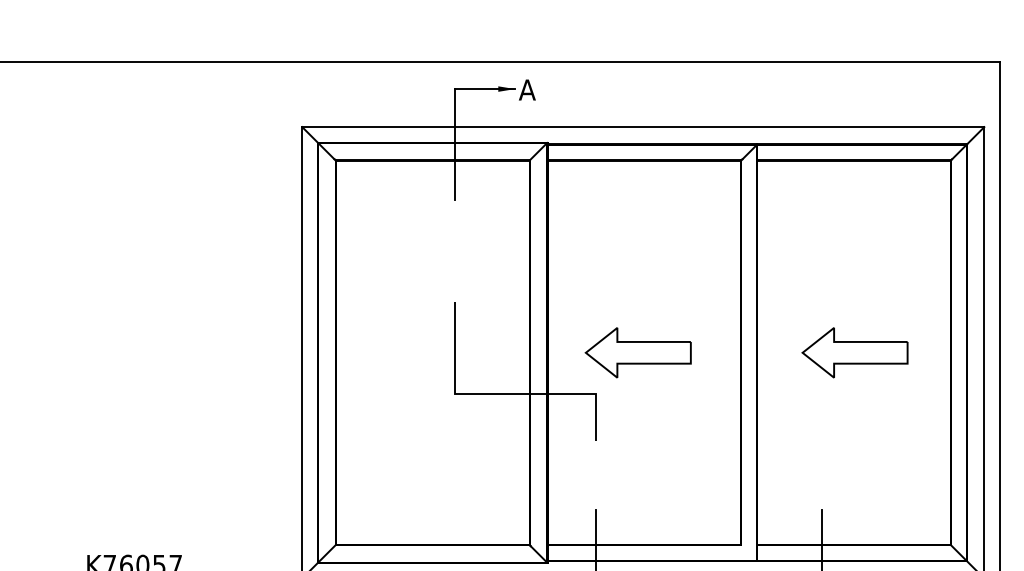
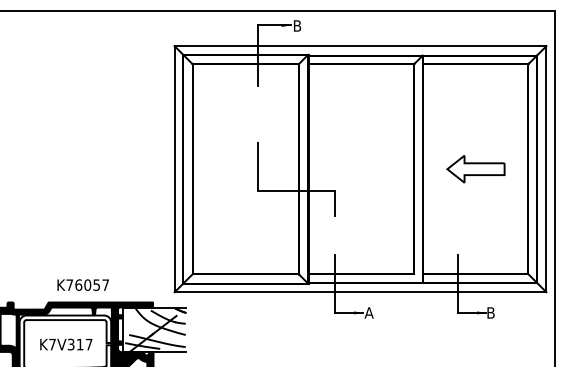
text: (525, 89) -> (296, 25), A -> B
part: (637, 353) -> (357, 169), removed

